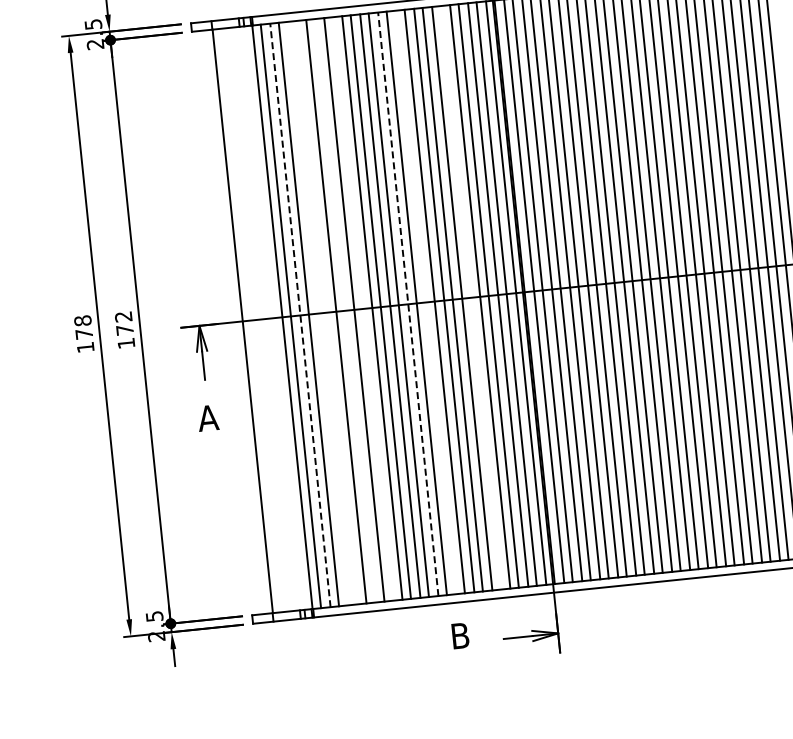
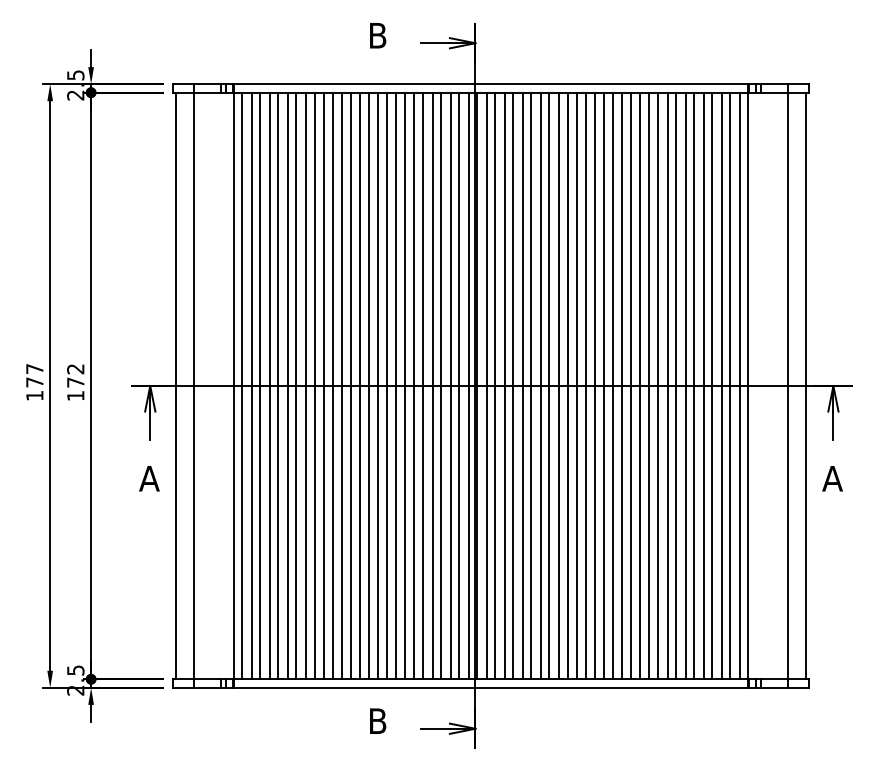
line: (470, 297) -> (422, 385), added
line: (426, 301) -> (378, 385), added
line: (408, 303) -> (360, 385), dashed -> solid
line: (362, 308) -> (314, 385), added
line: (344, 310) -> (296, 385), added
line: (326, 312) -> (278, 385), added
line: (318, 313) -> (269, 385), added
line: (300, 314) -> (251, 385), dashed -> solid
text: (82, 320) -> (34, 368), 178 -> 177
line: (224, 322) -> (175, 385), added

